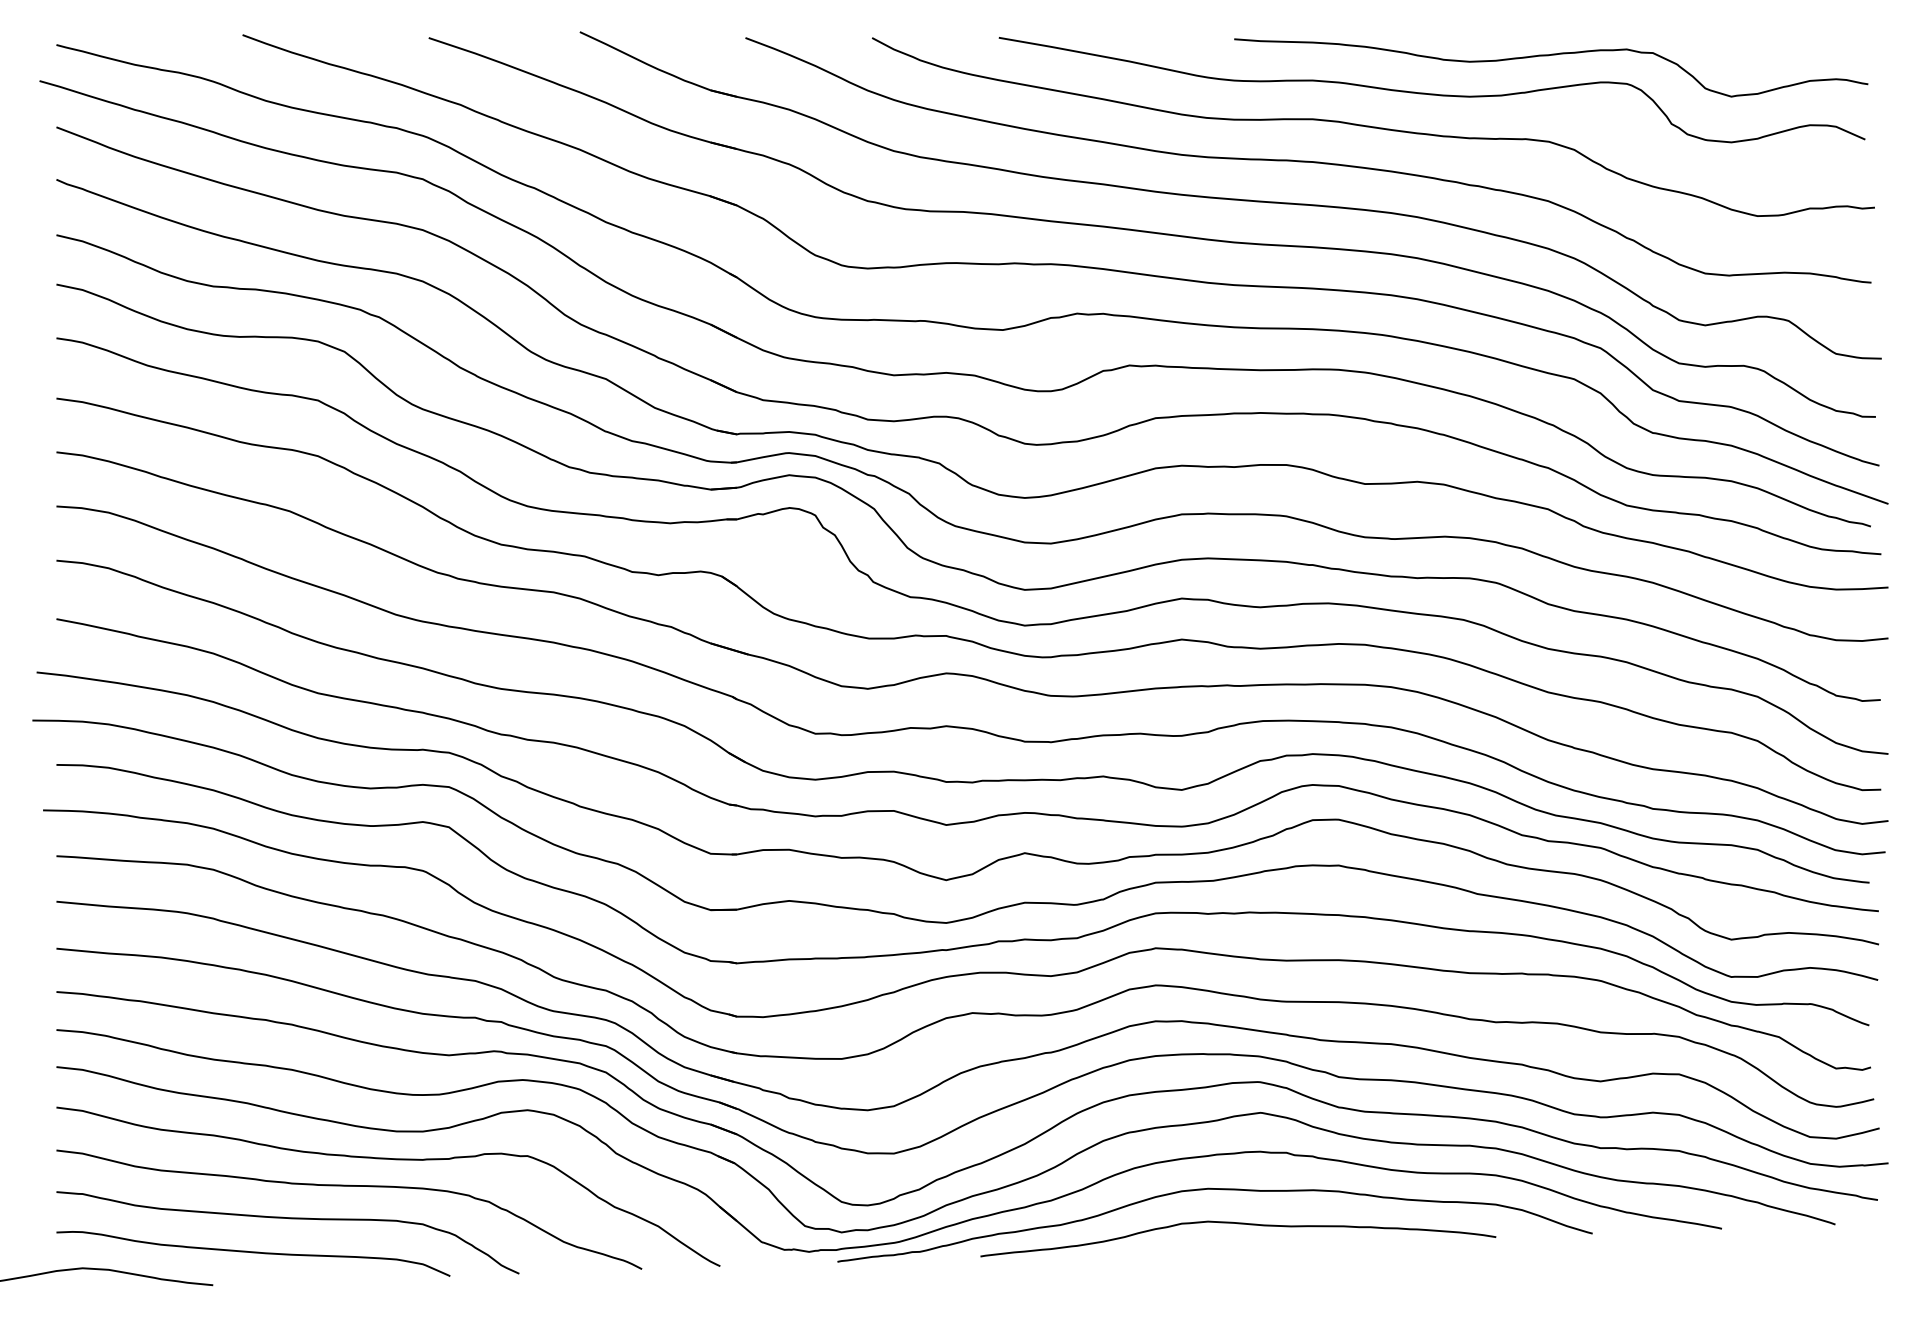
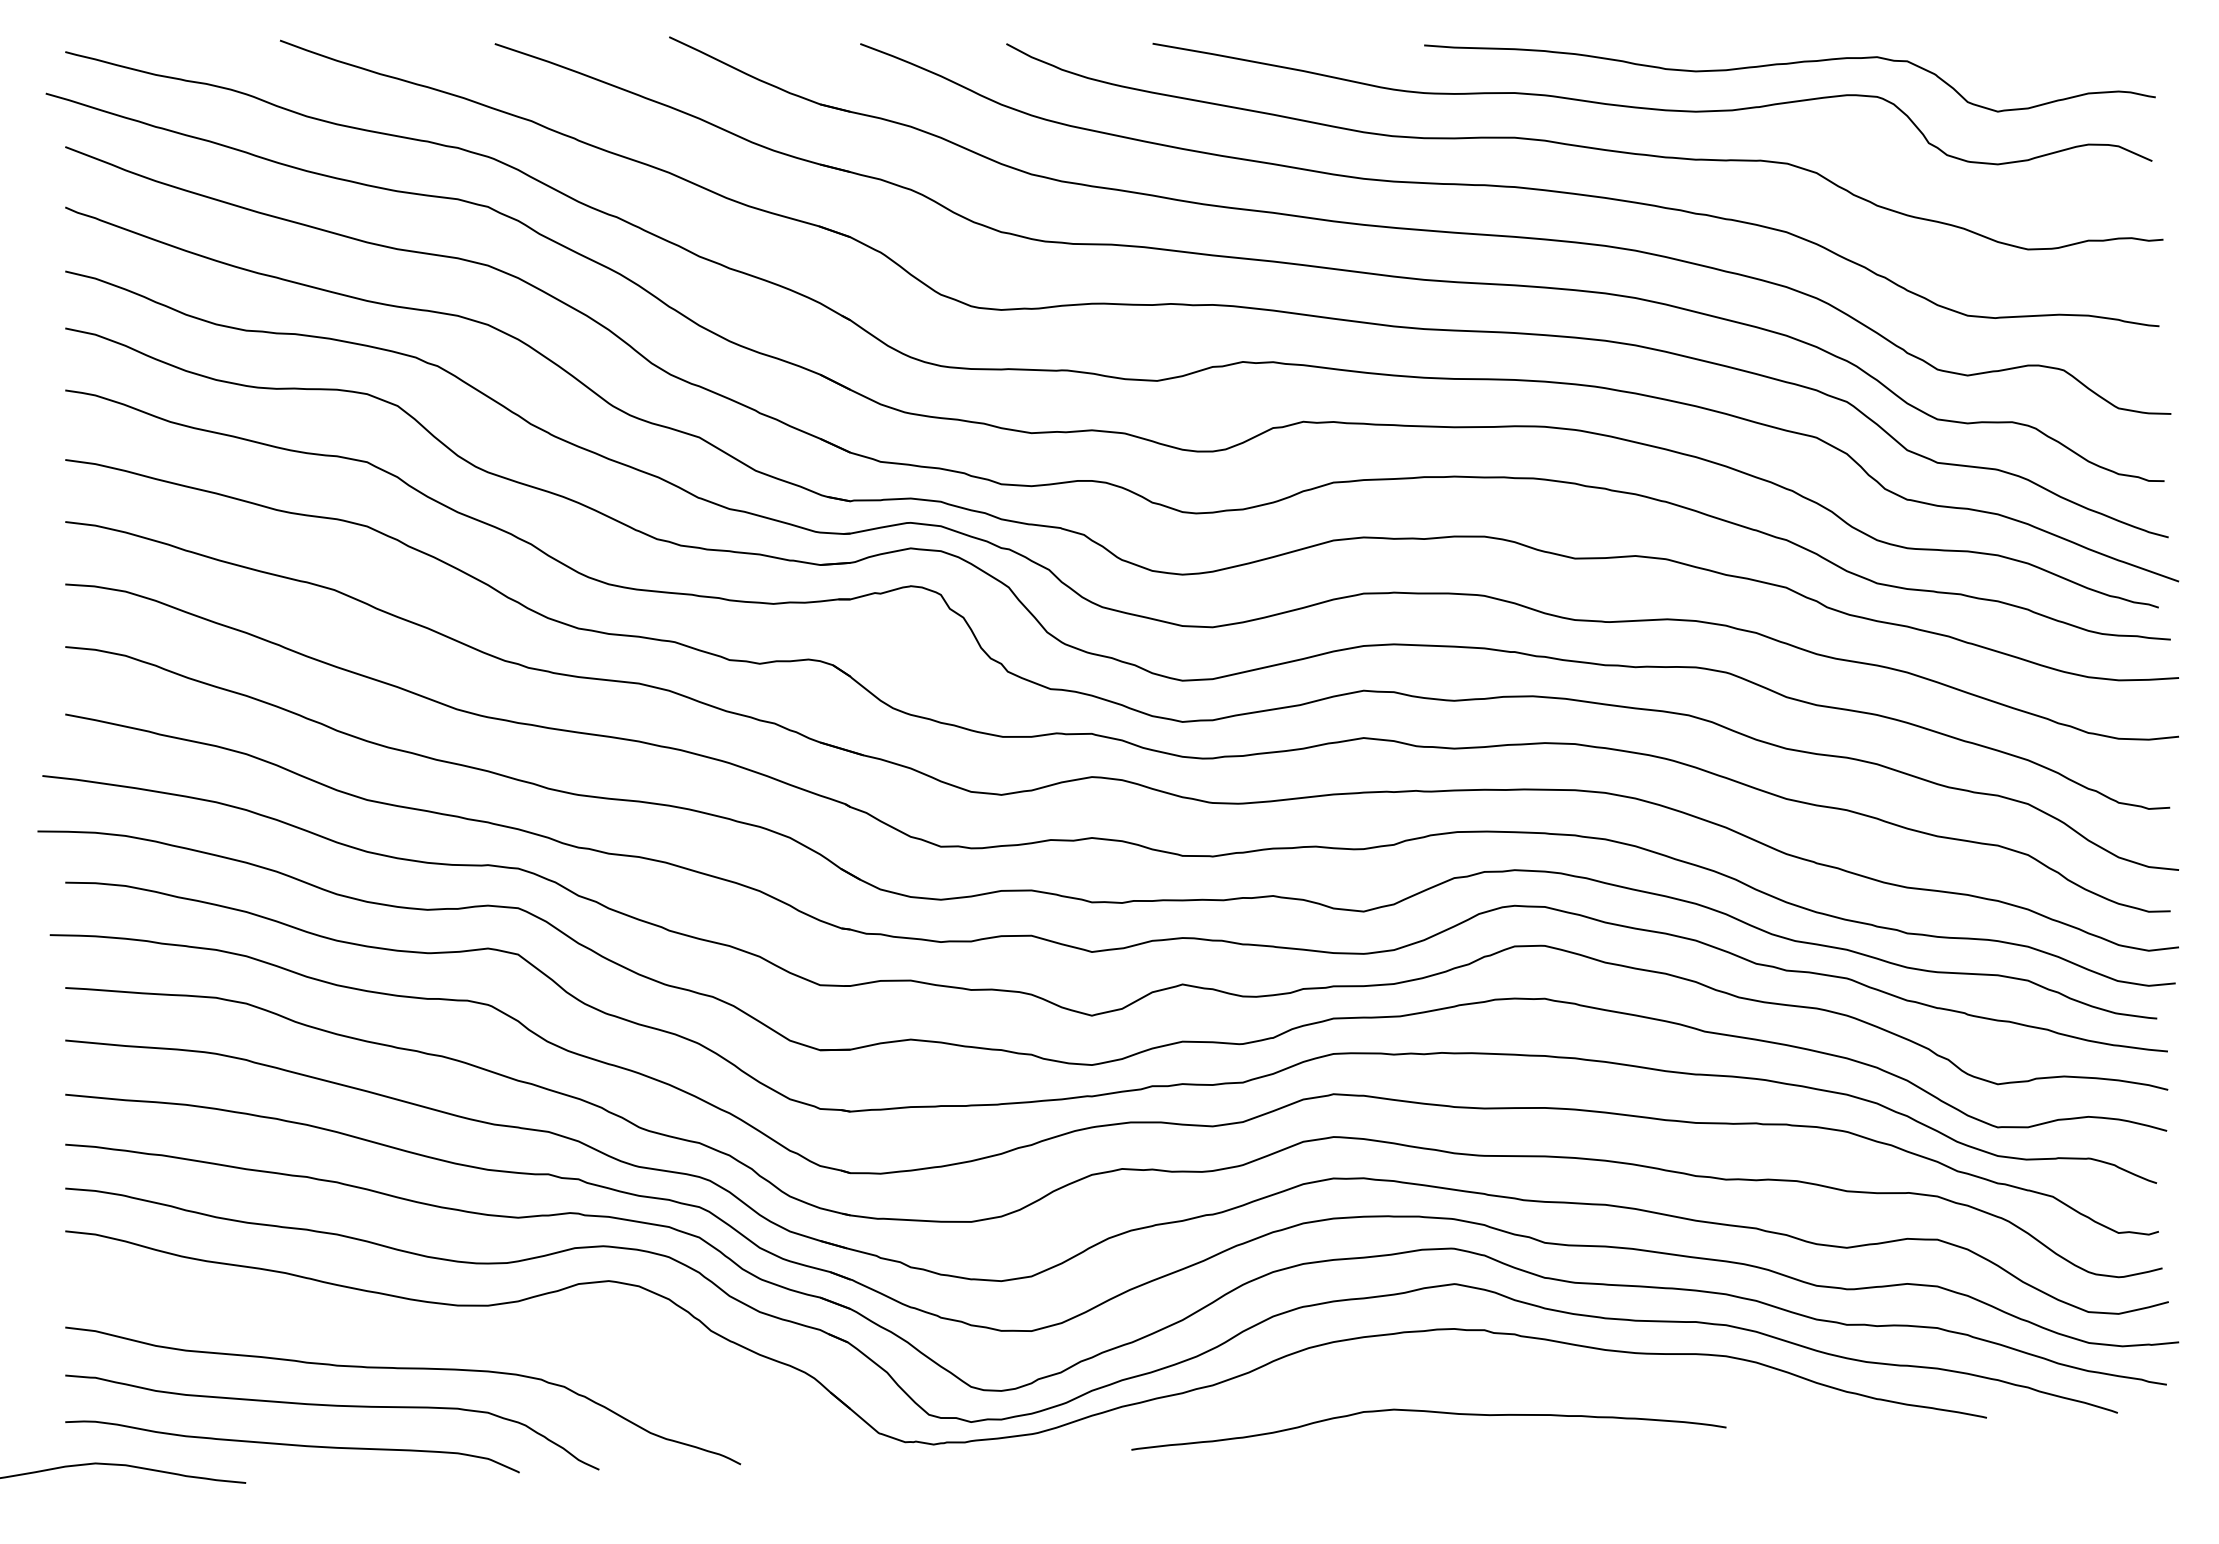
curve: (394, 1160) -> (455, 1339), removed
curve: (1214, 1189) -> (1401, 1372), removed

